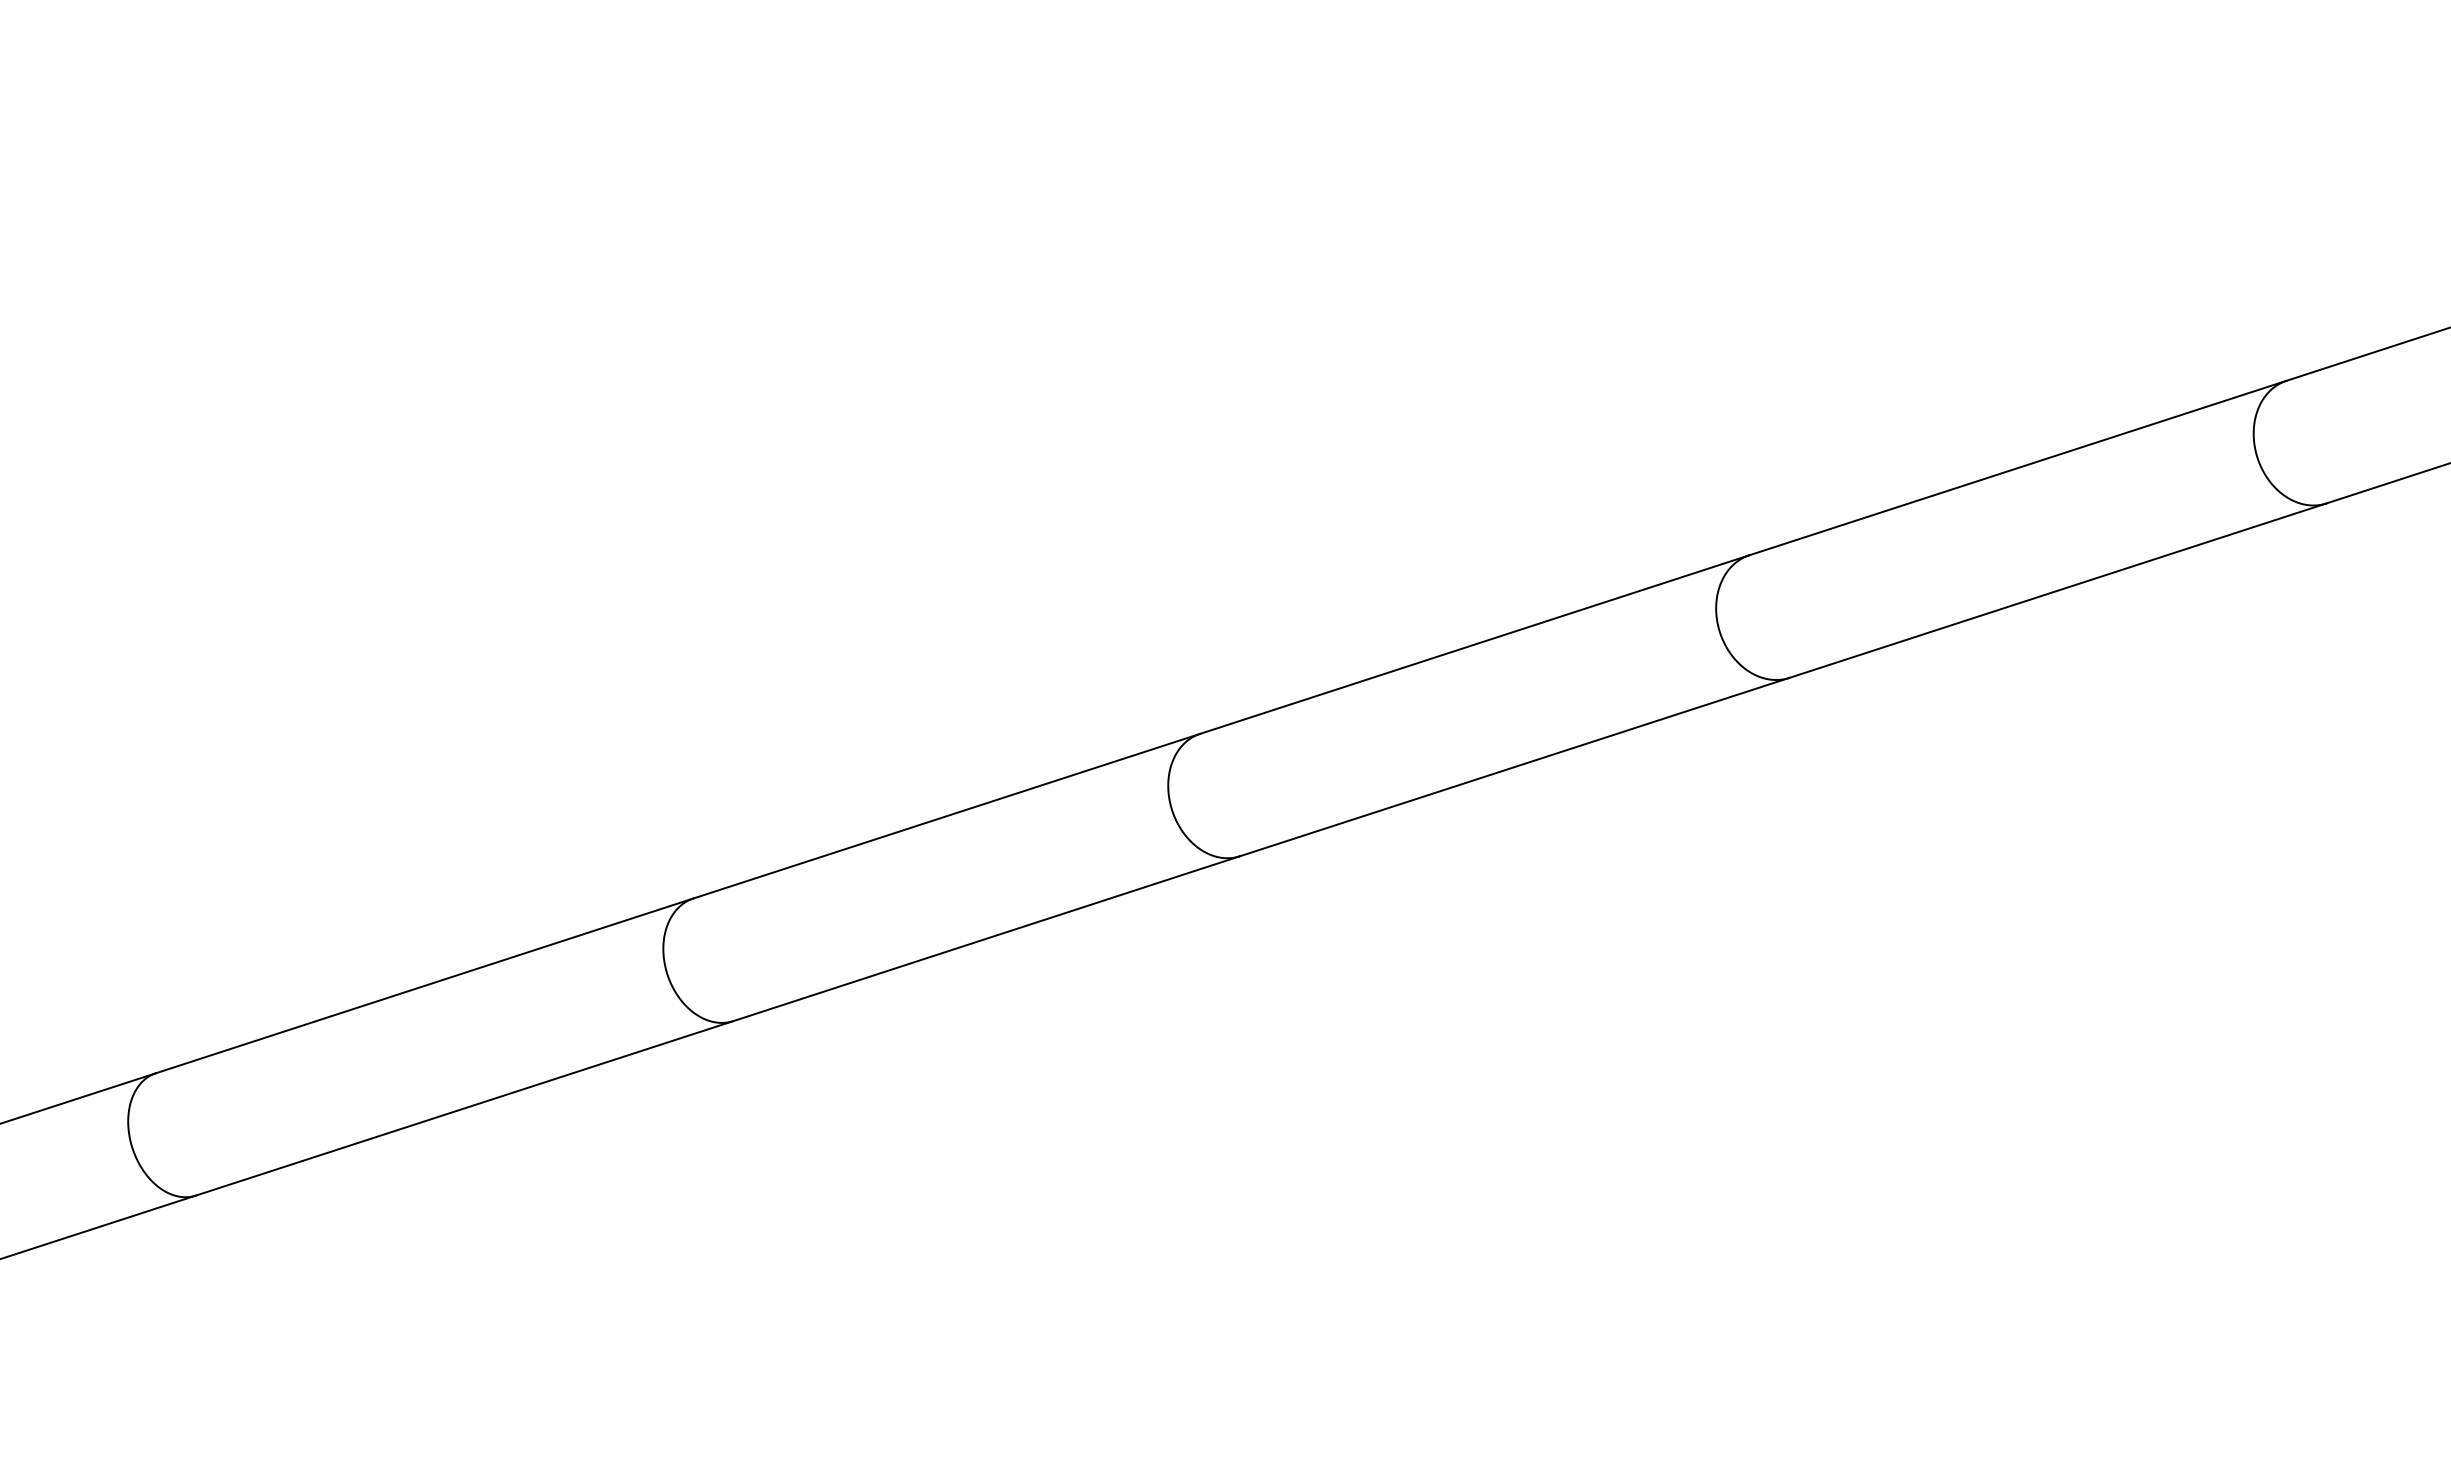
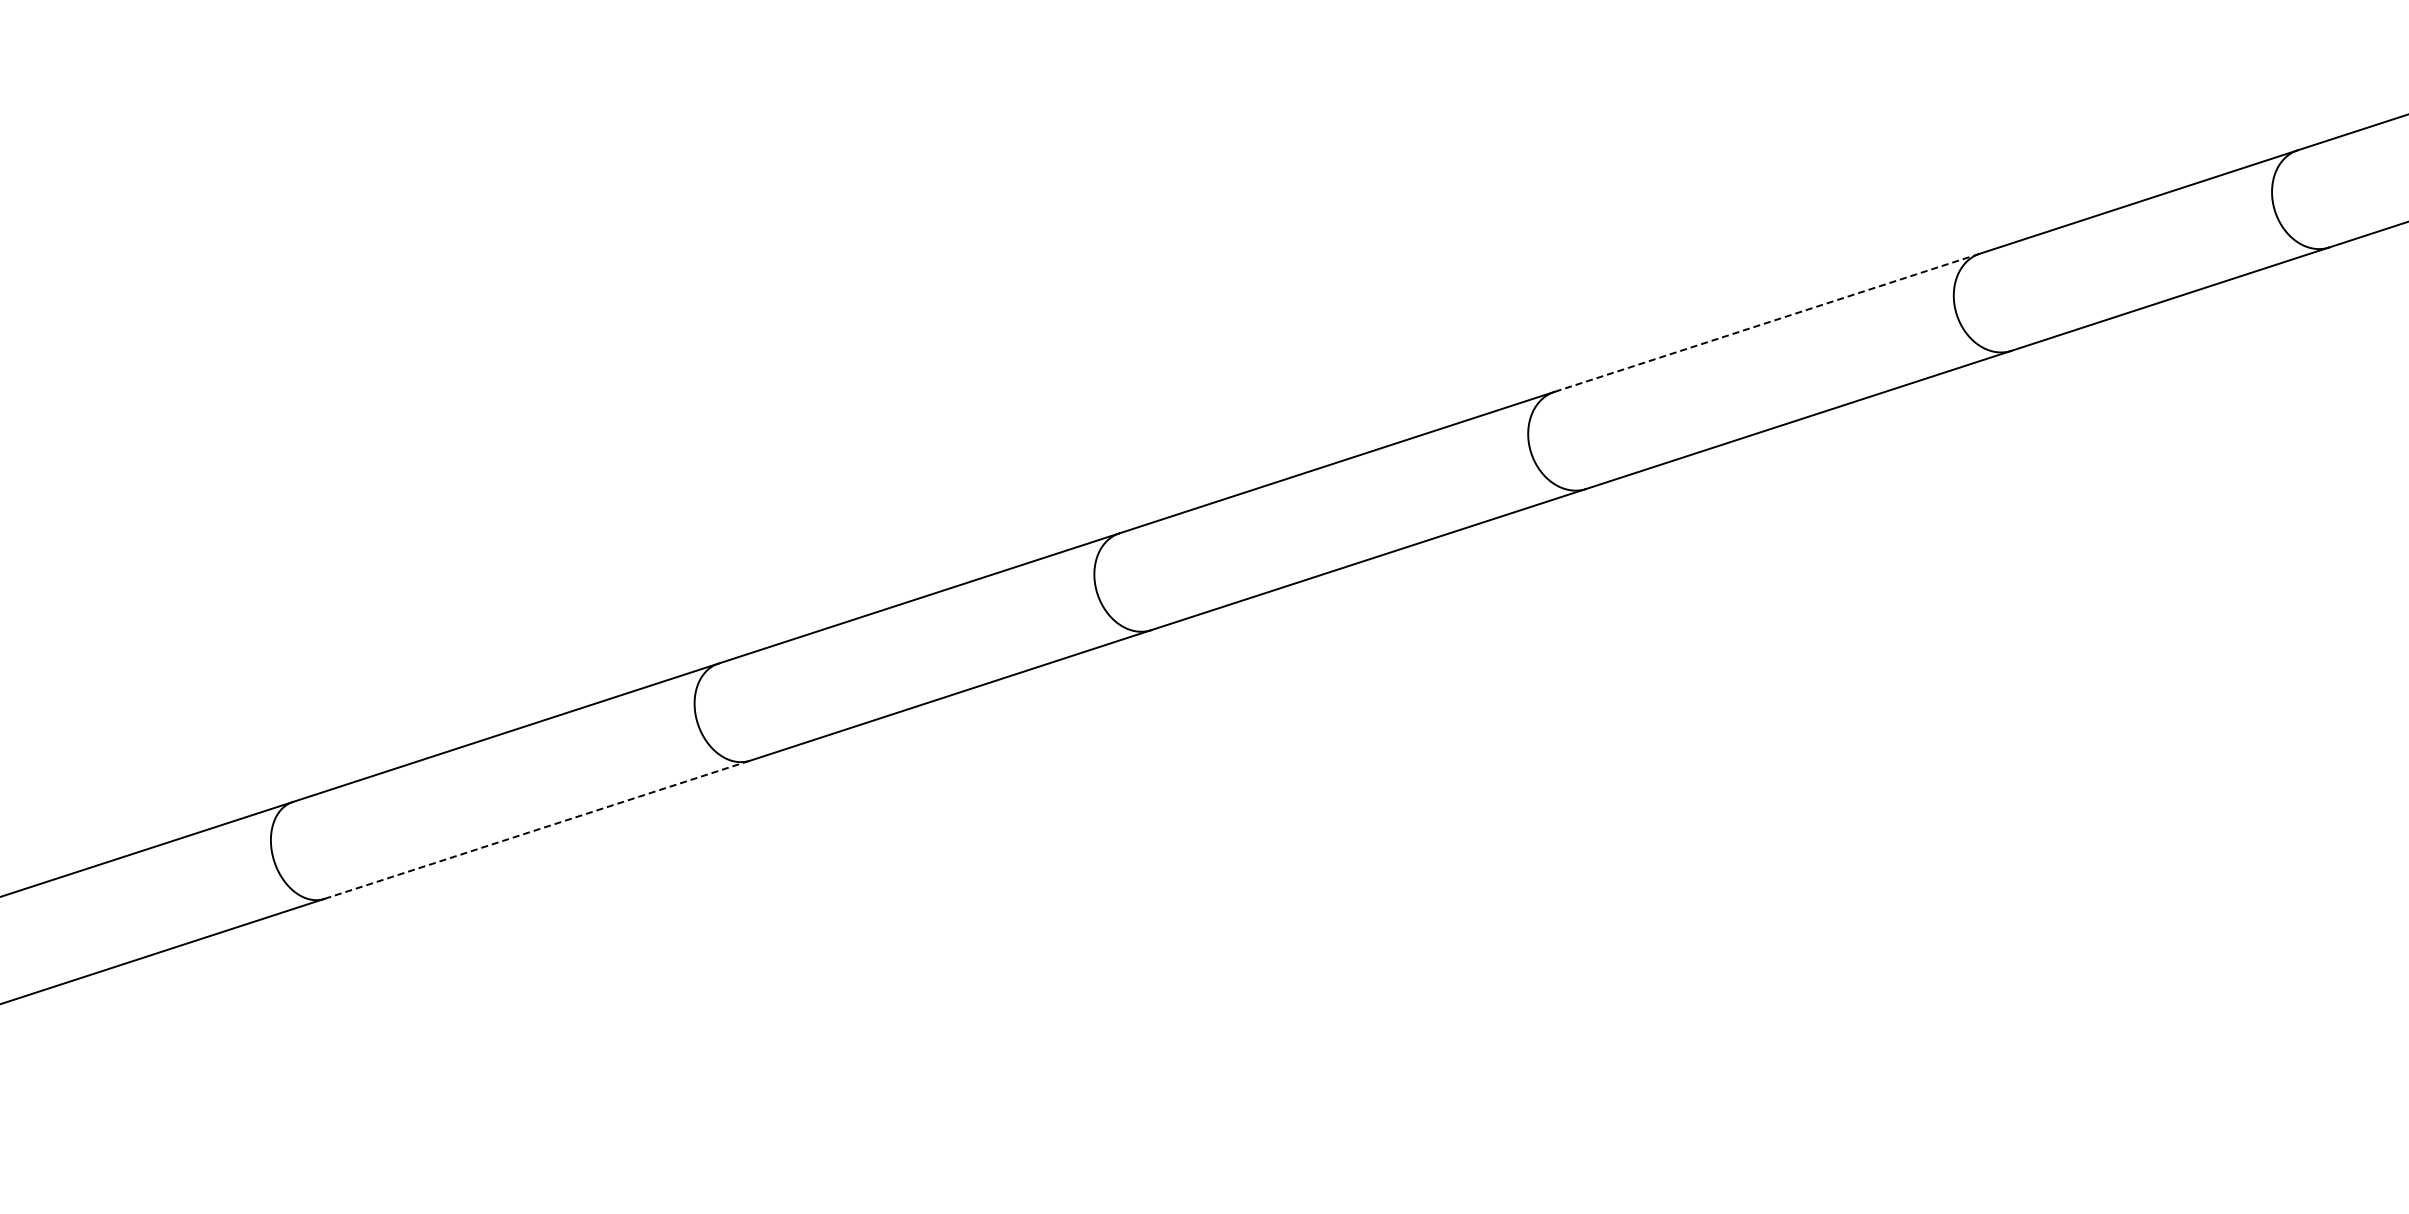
line: (2018, 467) -> (1767, 322), solid -> dashed
line: (464, 1107) -> (537, 829), solid -> dashed

